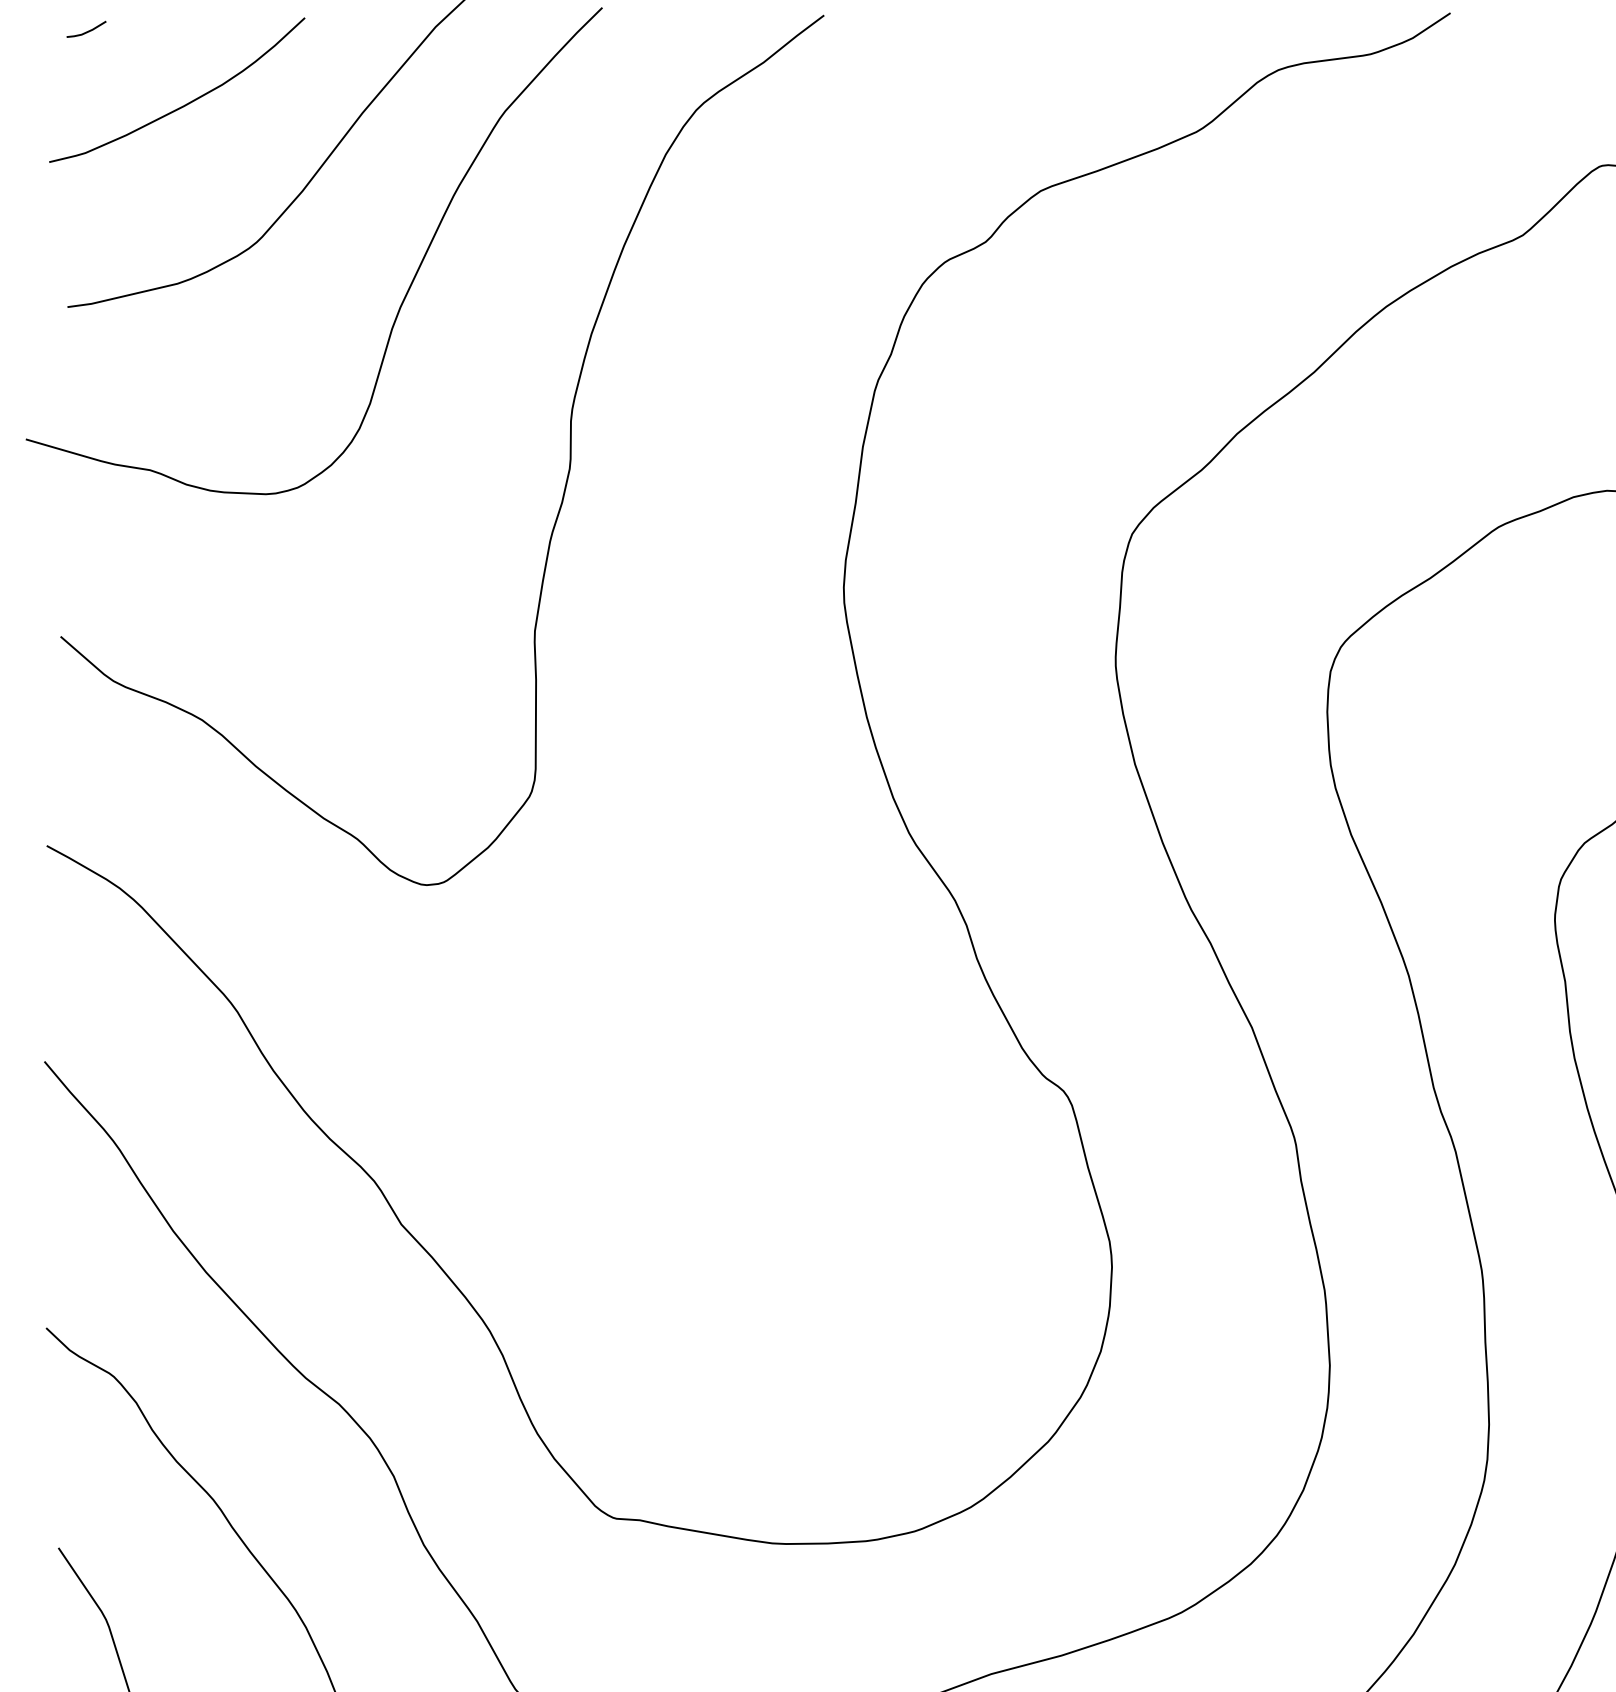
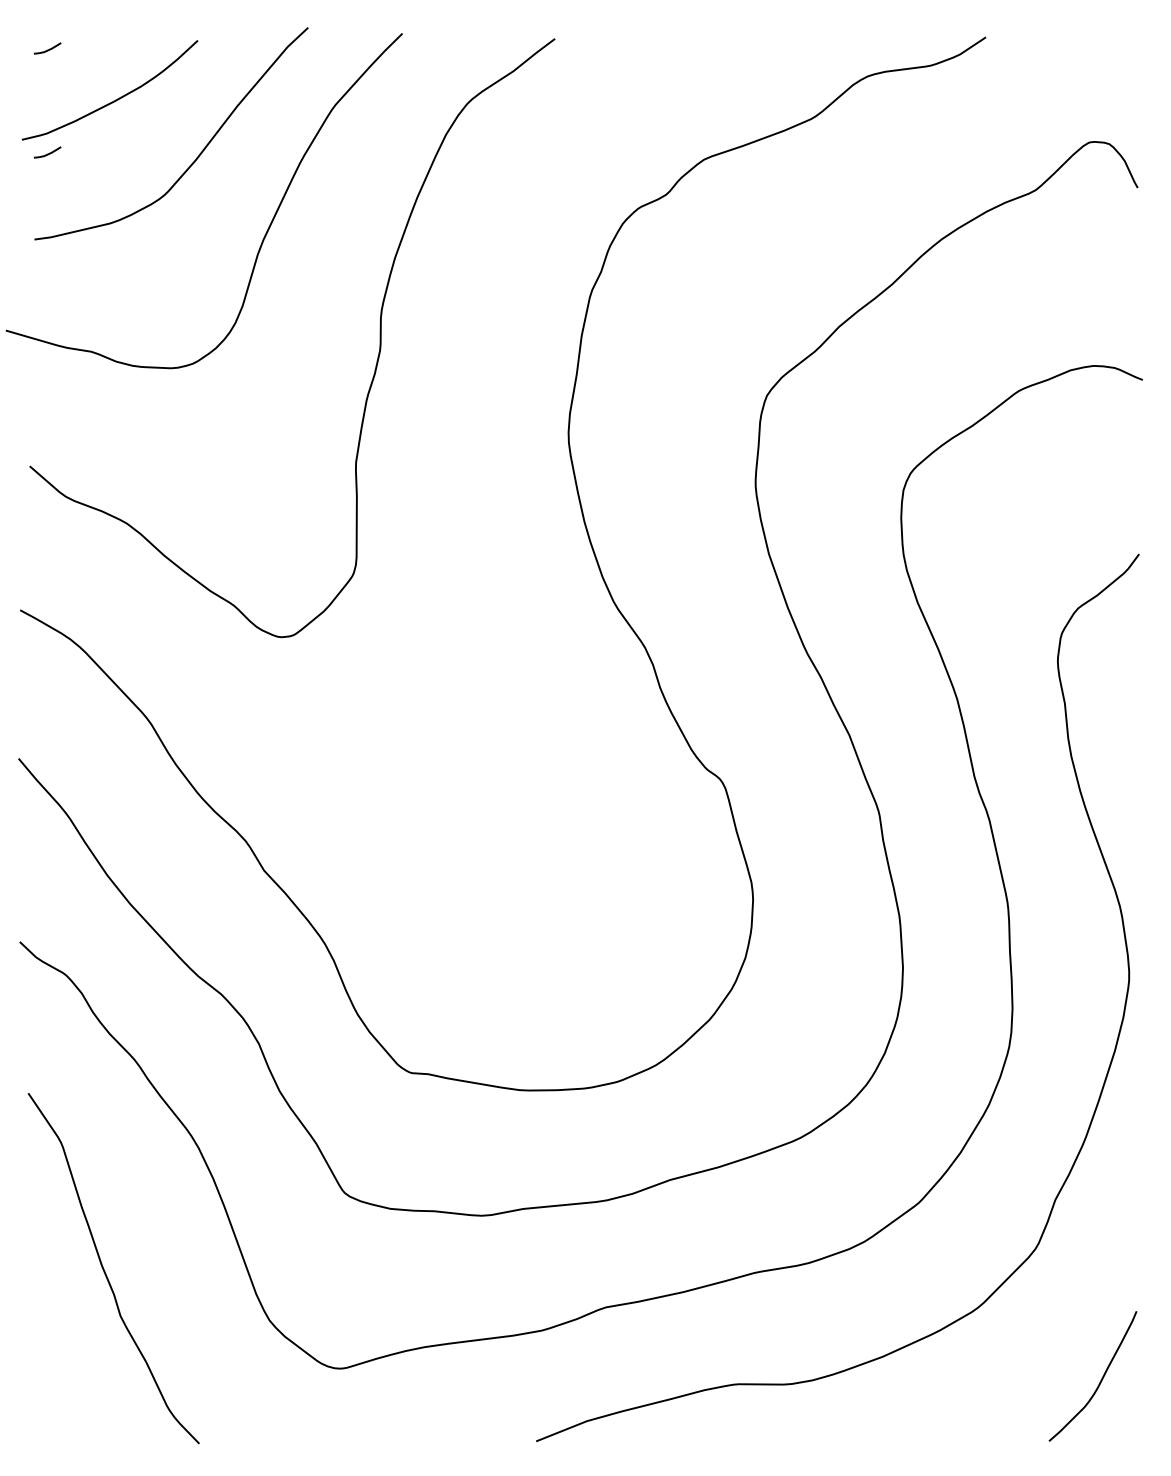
line: (86, 182) -> (47, 153), added

